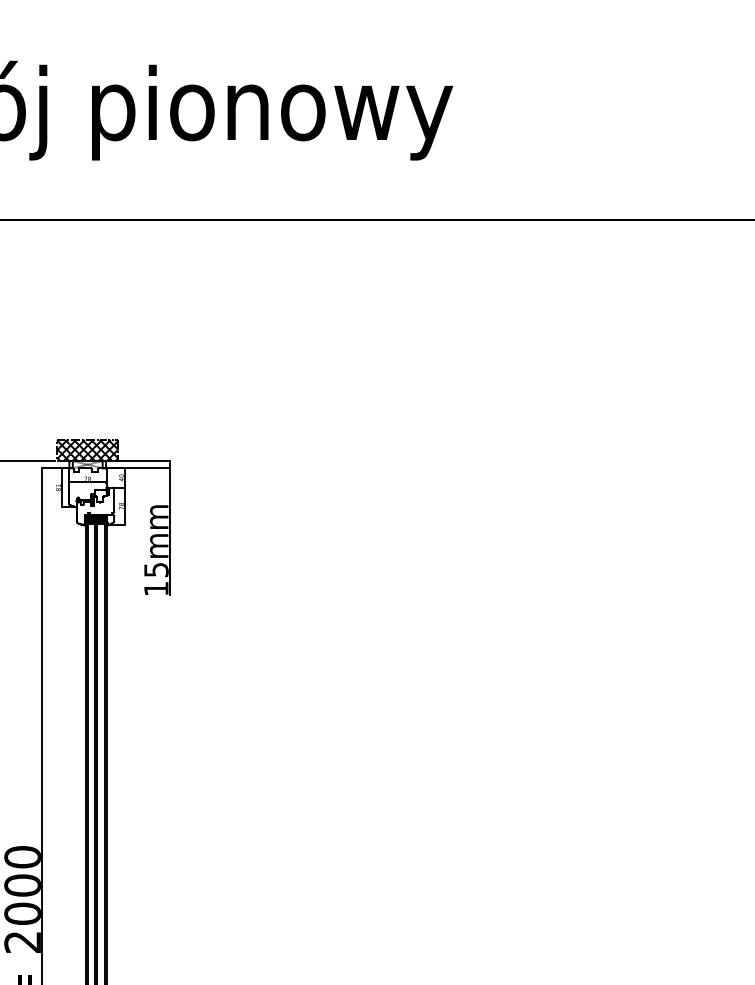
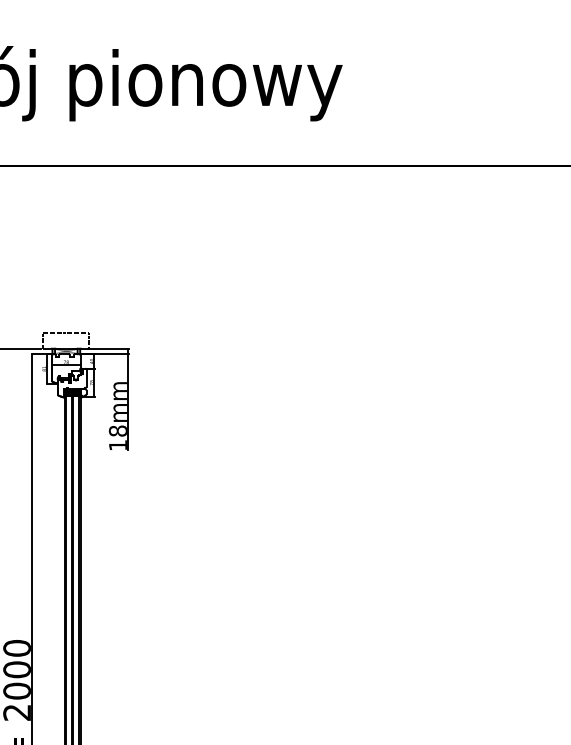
hatch: (87, 450) -> (66, 340), removed
text: (155, 569) -> (117, 430), 15mm -> 18mm

